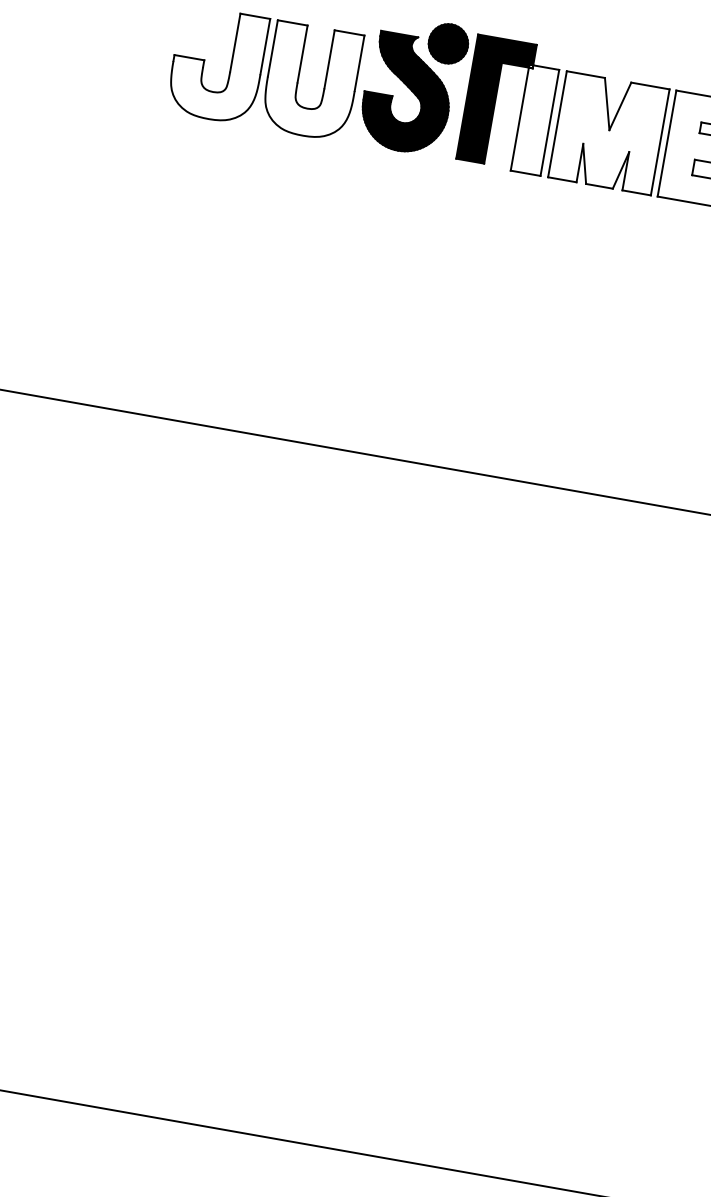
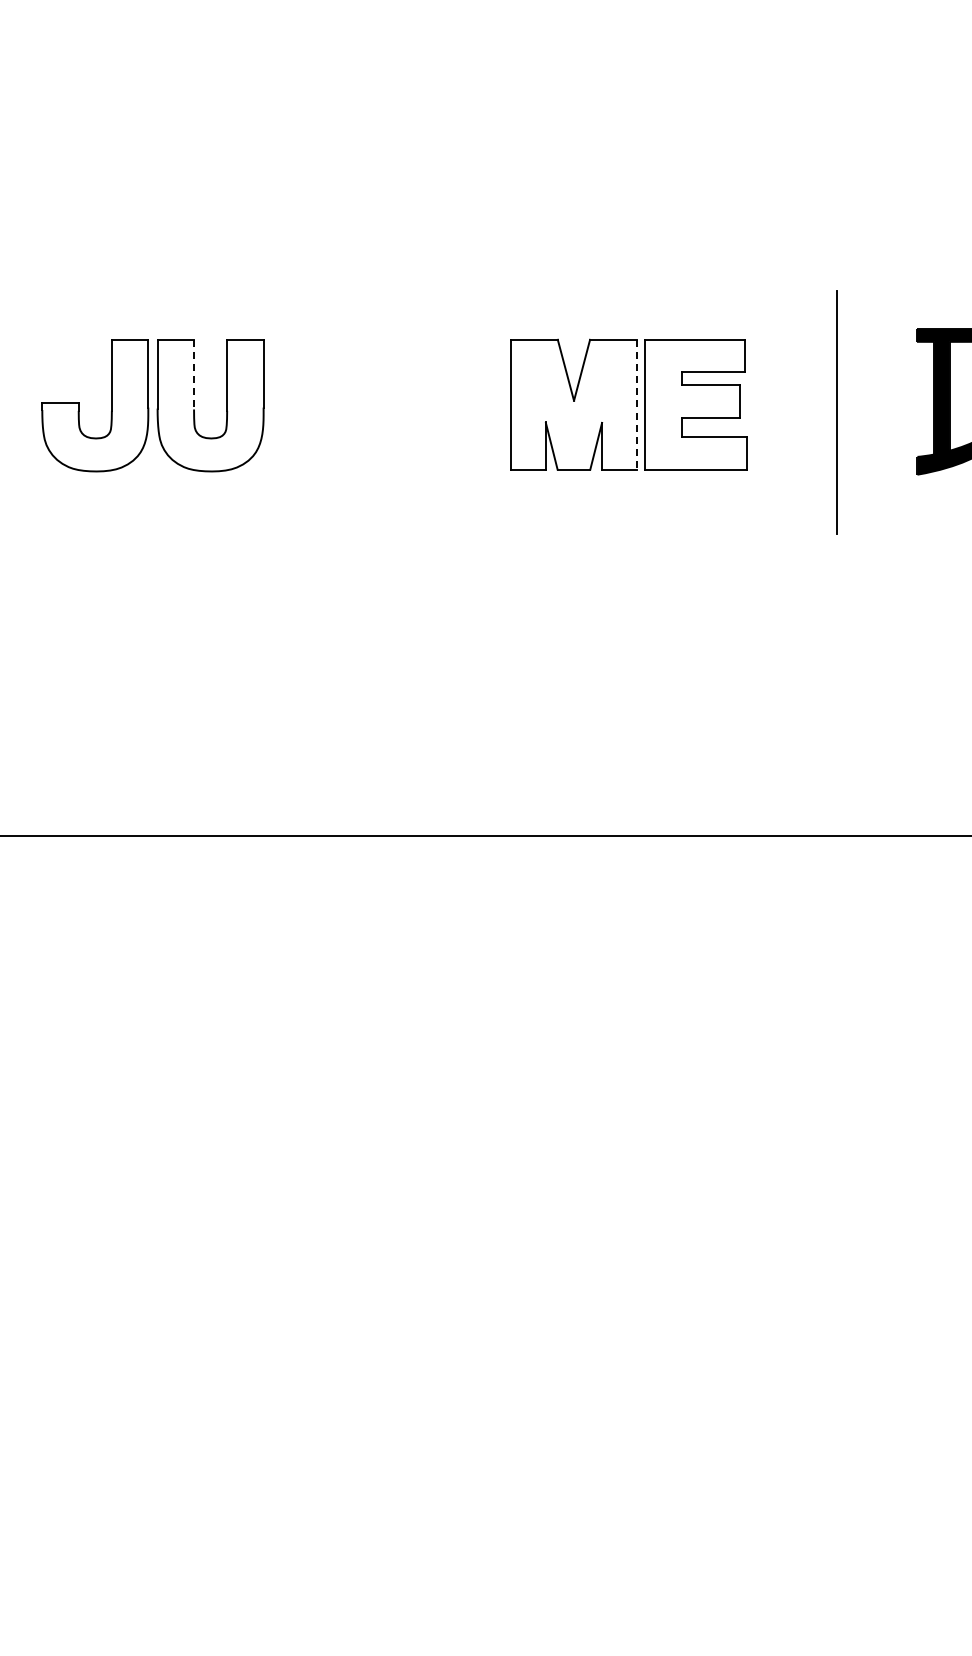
line: (302, 53) -> (194, 374), solid -> dashed
part: (466, 94) -> (397, 388), removed
line: (659, 142) -> (636, 404), solid -> dashed

